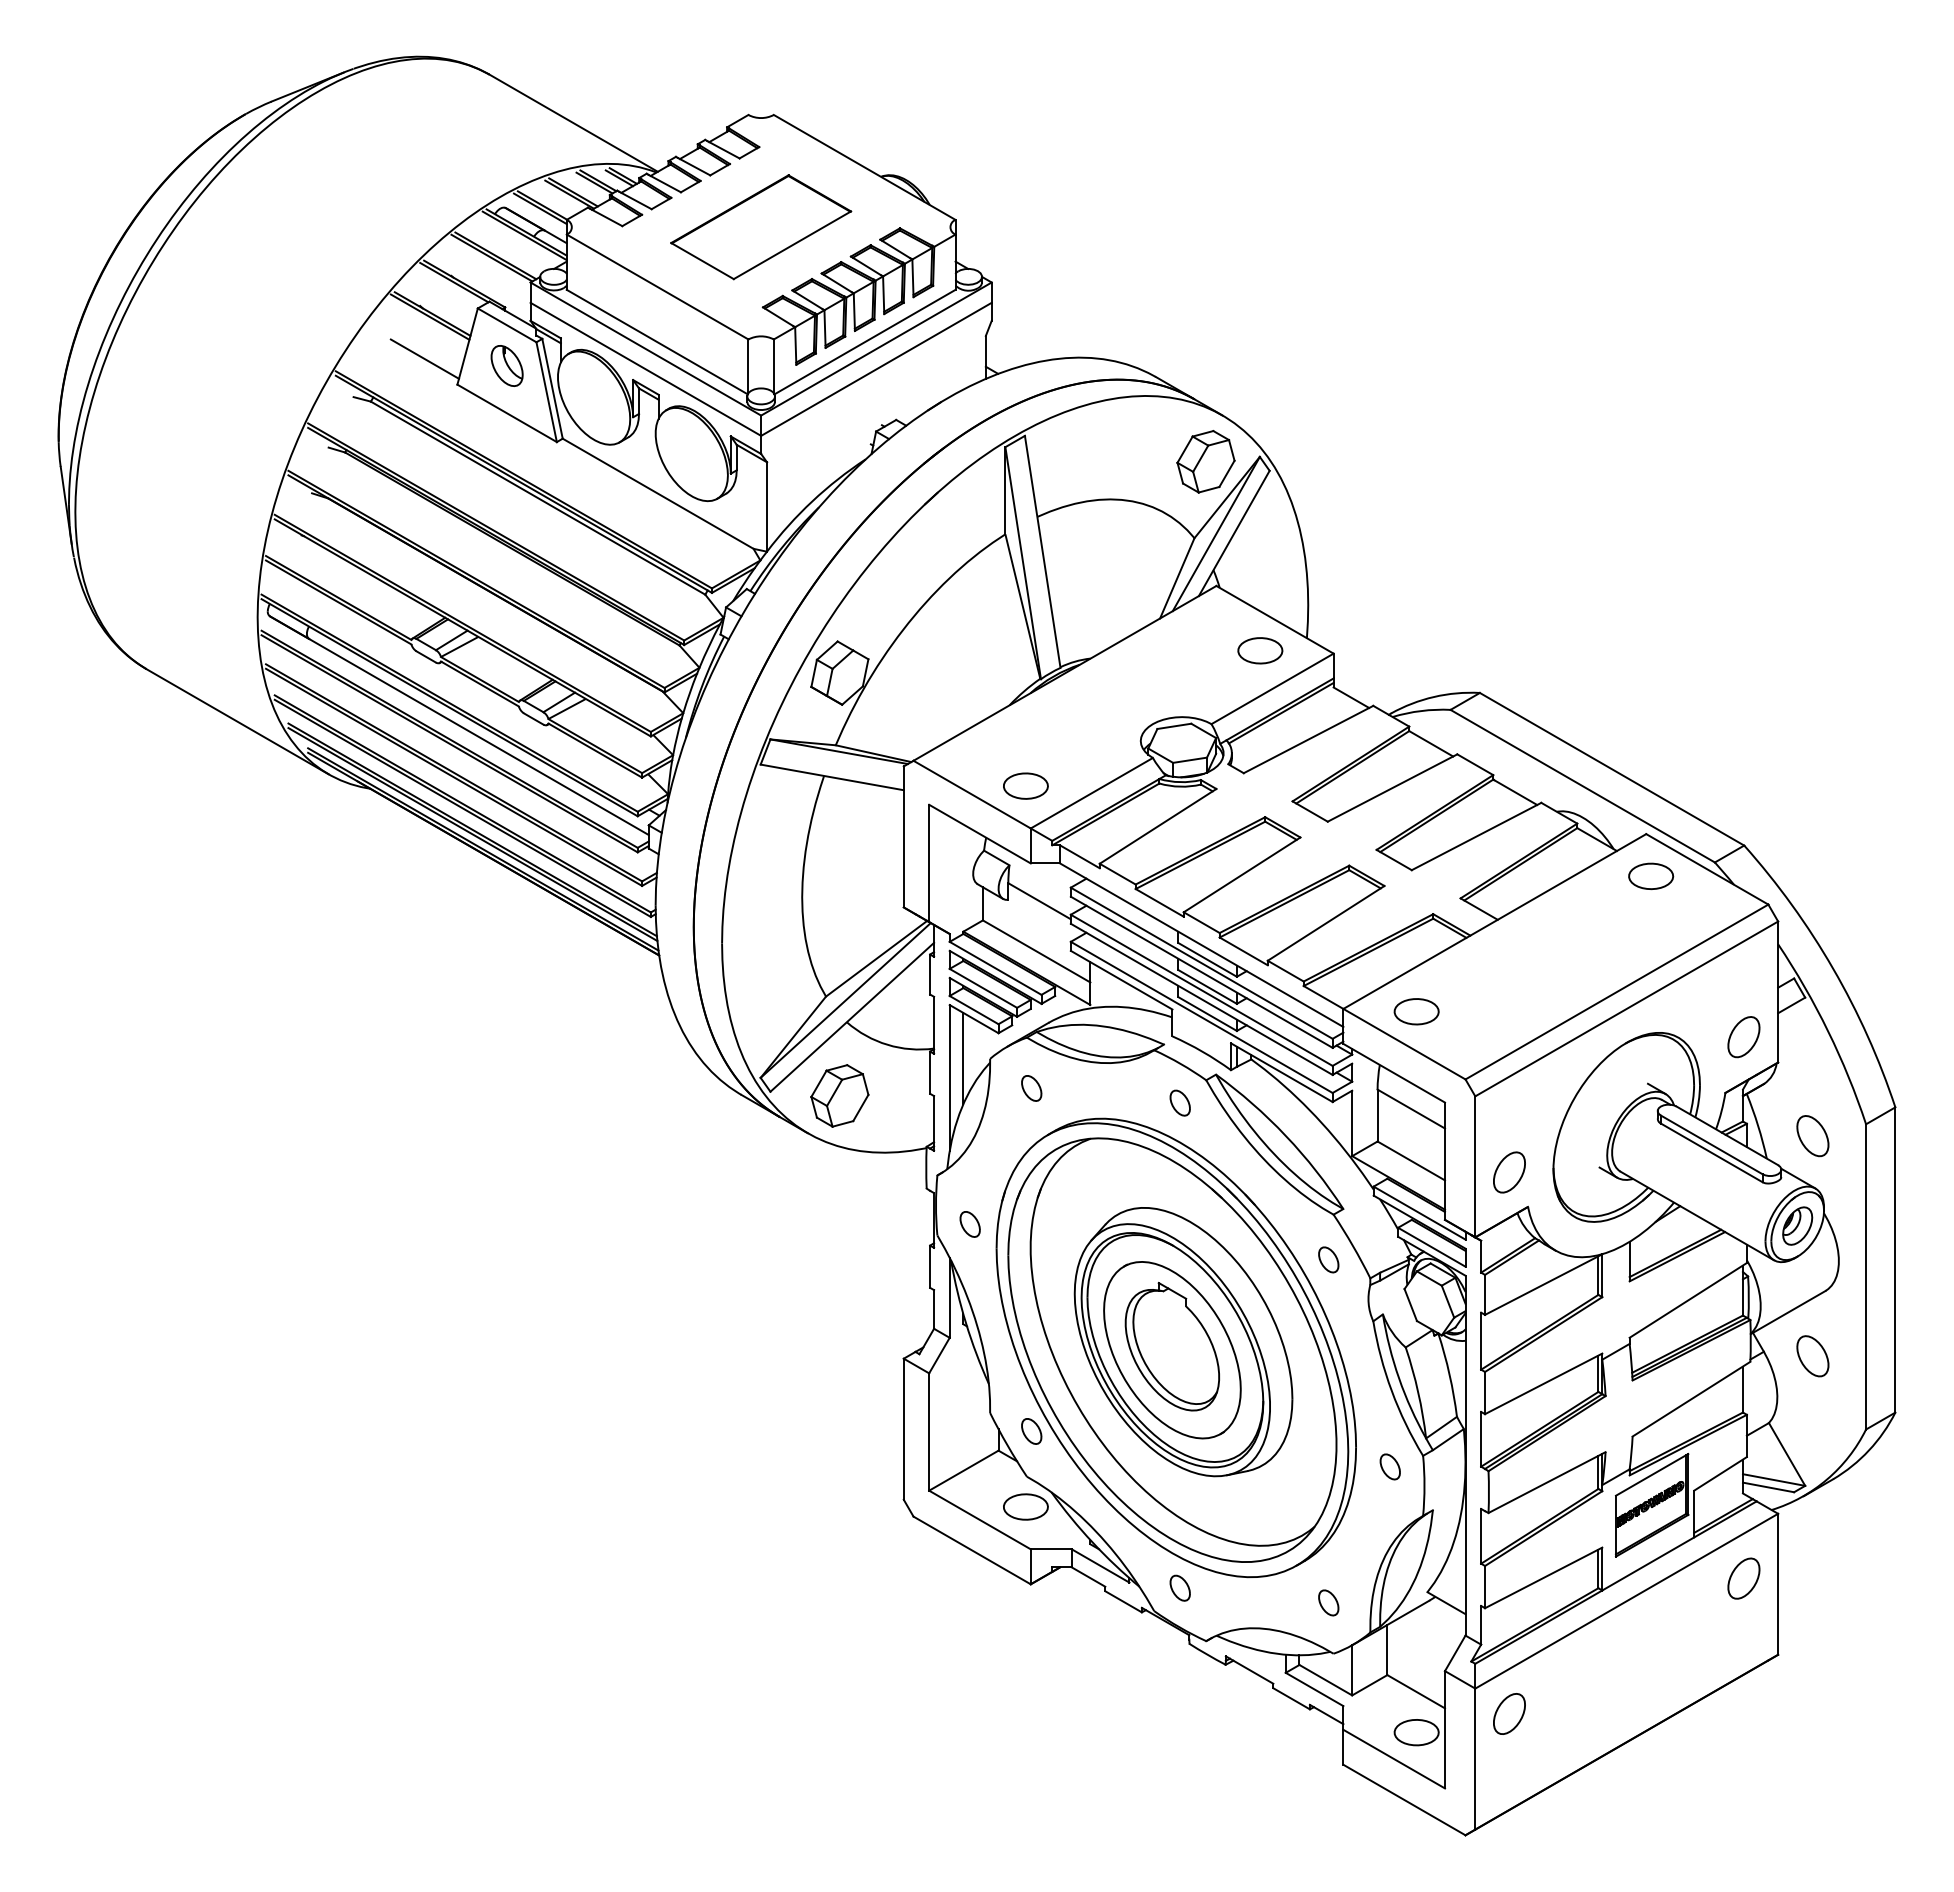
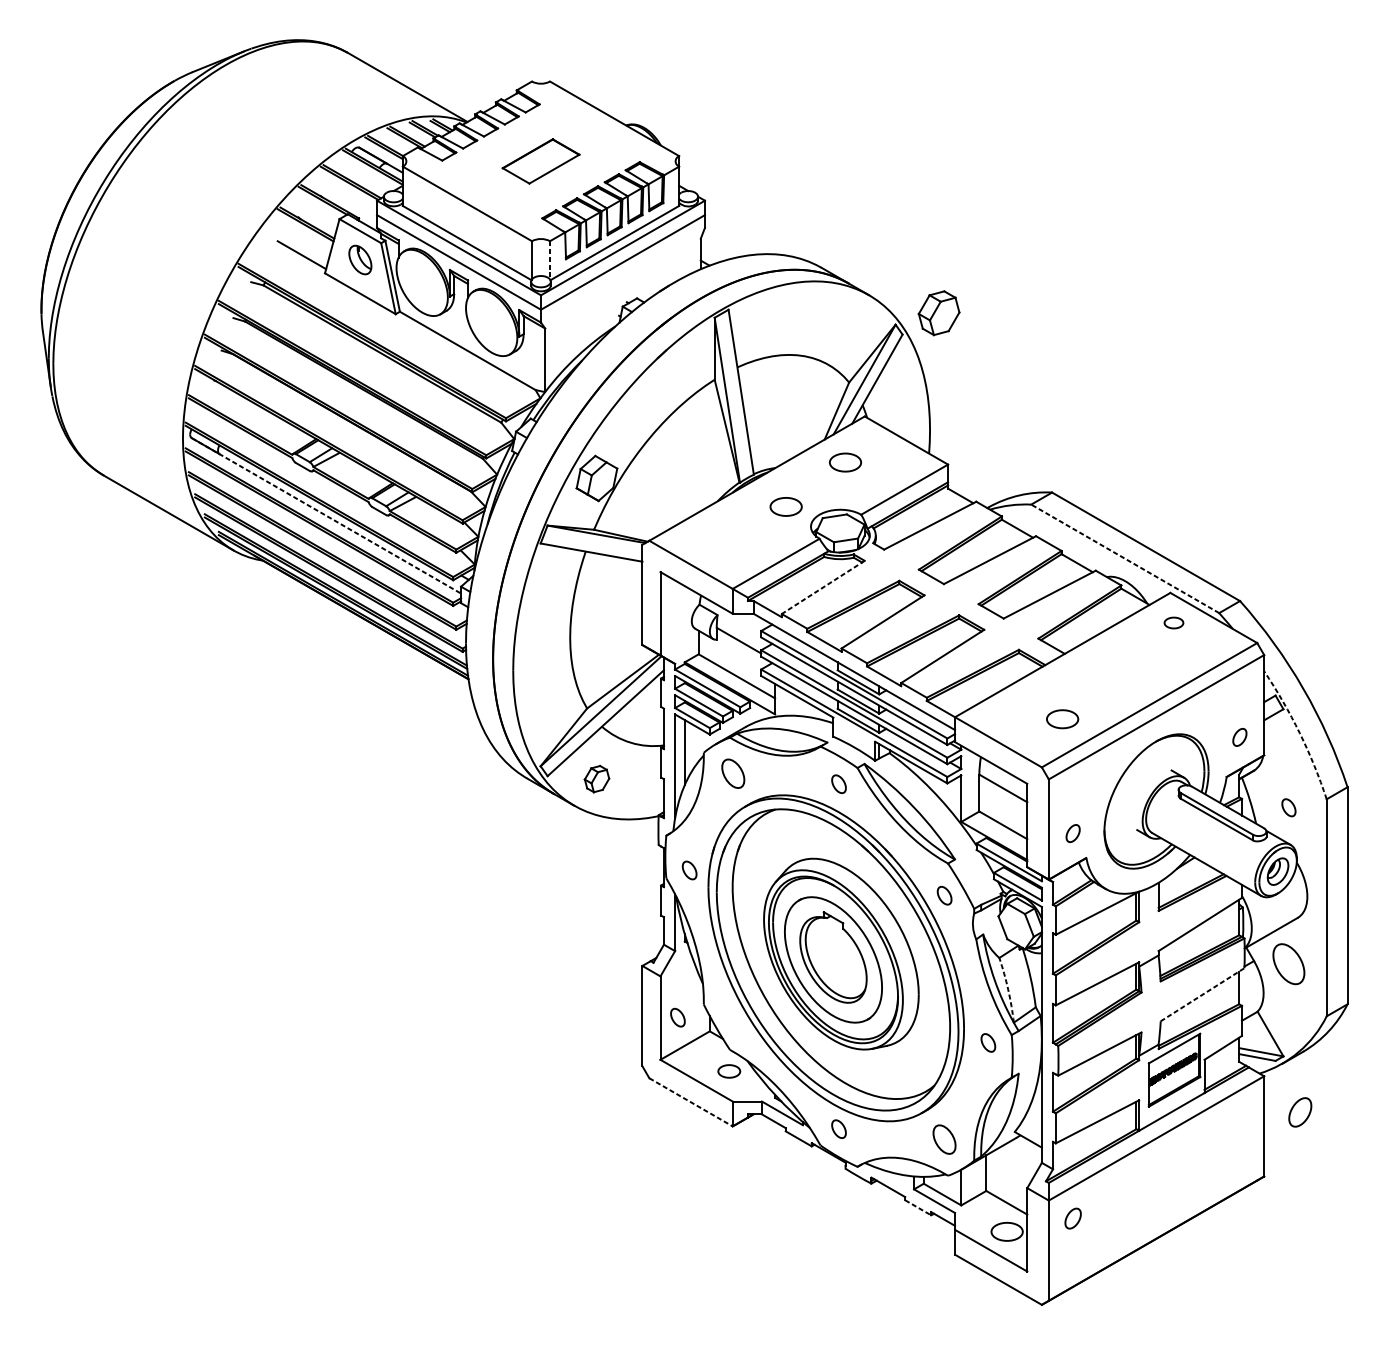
part: (761, 227) -> (541, 161), size x0.6
line: (773, 367) -> (549, 261), solid -> dashed
part: (1205, 461) -> (938, 313), moved
part: (1260, 650) -> (845, 462), moved
line: (459, 725) -> (326, 515), solid -> dashed
part: (1025, 785) -> (785, 506), moved
line: (1582, 786) -> (1125, 559), solid -> dashed
line: (1157, 826) -> (822, 587), solid -> dashed
part: (1651, 876) -> (1174, 623), size x0.6
part: (1416, 1011) -> (1062, 719), moved
arc: (1828, 1031) -> (1300, 733), solid -> dashed
part: (1743, 1037) -> (1239, 737), size x0.6
part: (1031, 1088) -> (733, 773), size x1.6
part: (839, 1095) -> (596, 778), size x0.6
part: (1812, 1136) -> (1288, 807), size x0.6
part: (1509, 1172) -> (1073, 833), size x0.6
part: (1812, 1356) -> (1288, 964), size x1.4
arc: (1418, 1392) -> (1008, 990), solid -> dashed
line: (1691, 1399) -> (1202, 994), solid -> dashed
part: (1031, 1431) -> (677, 1017), moved
part: (1025, 1506) -> (728, 1071), size x0.7
line: (972, 1550) -> (691, 1102), solid -> dashed
part: (1743, 1578) -> (1300, 1112), moved
part: (1328, 1602) -> (944, 1139), size x1.6
line: (1292, 1699) -> (918, 1208), solid -> dashed
part: (1509, 1713) -> (1073, 1218), size x0.7

